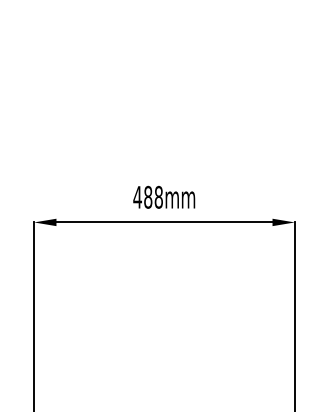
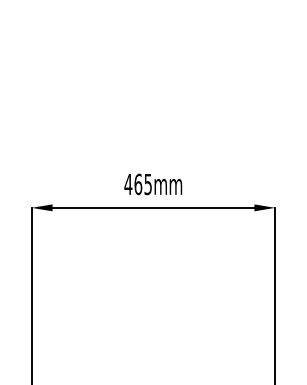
text: (153, 196) -> (143, 183), 488mm -> 465mm

